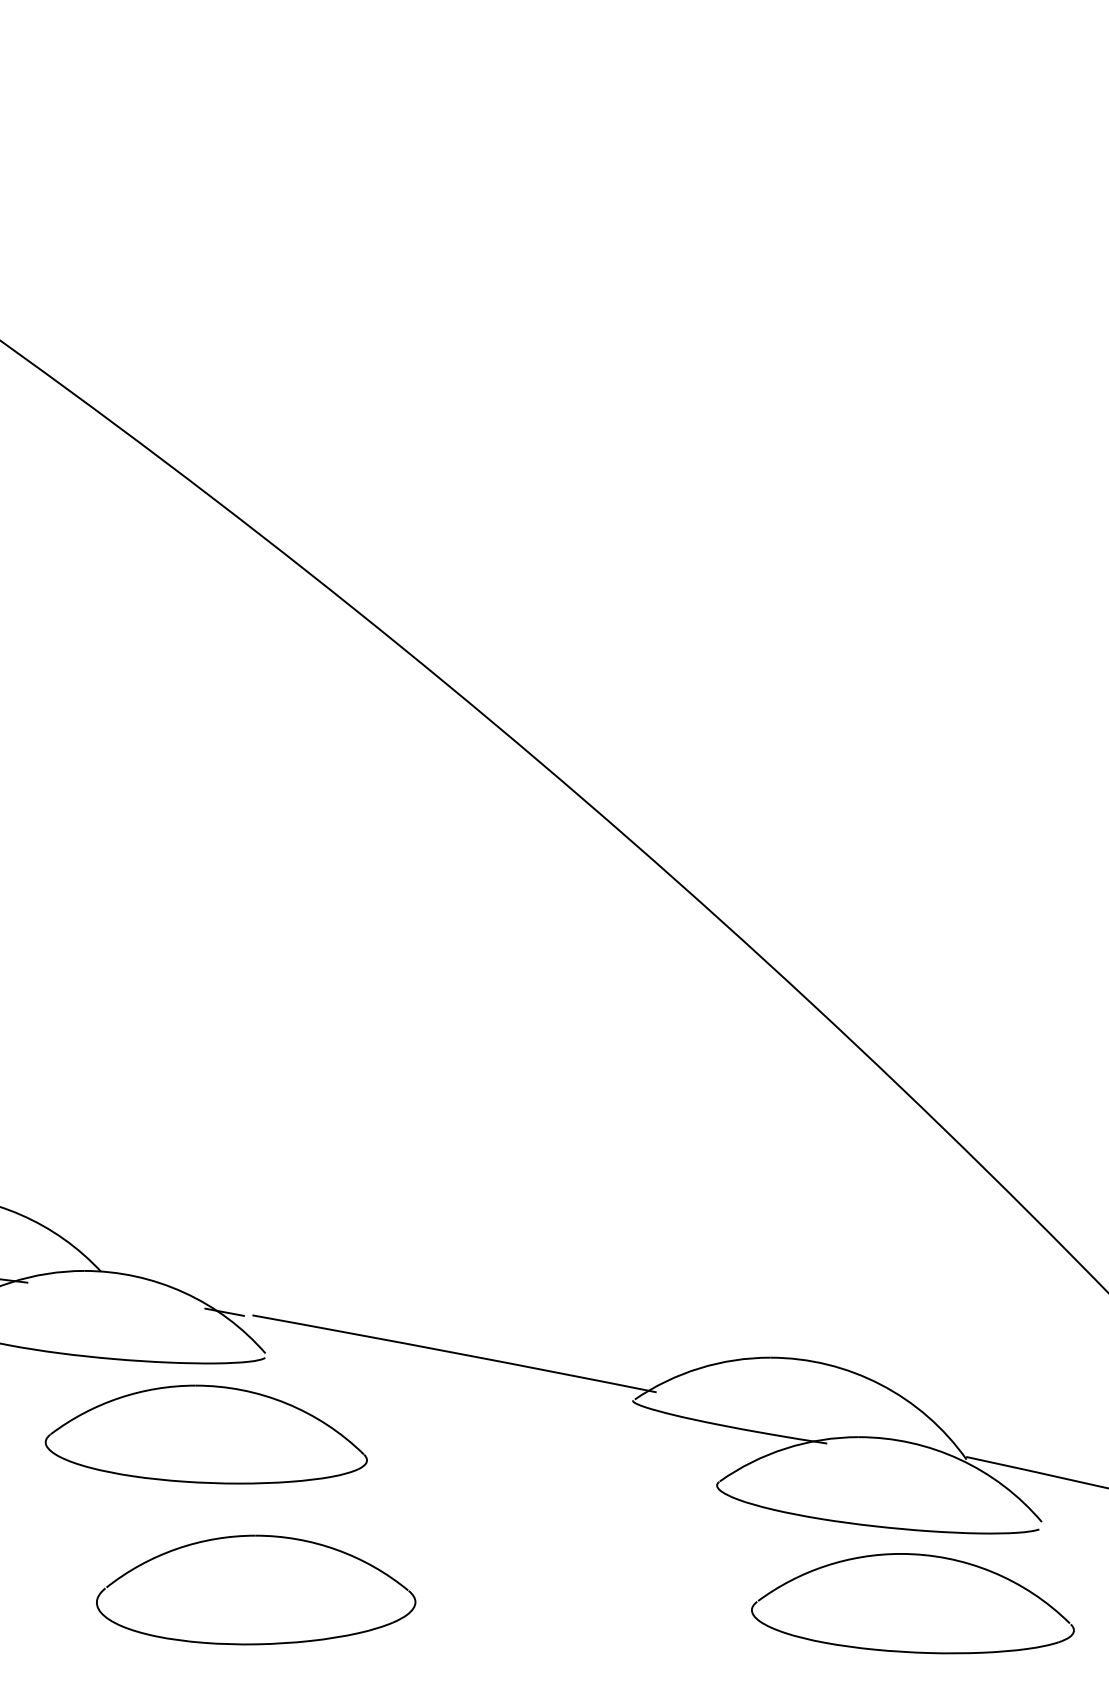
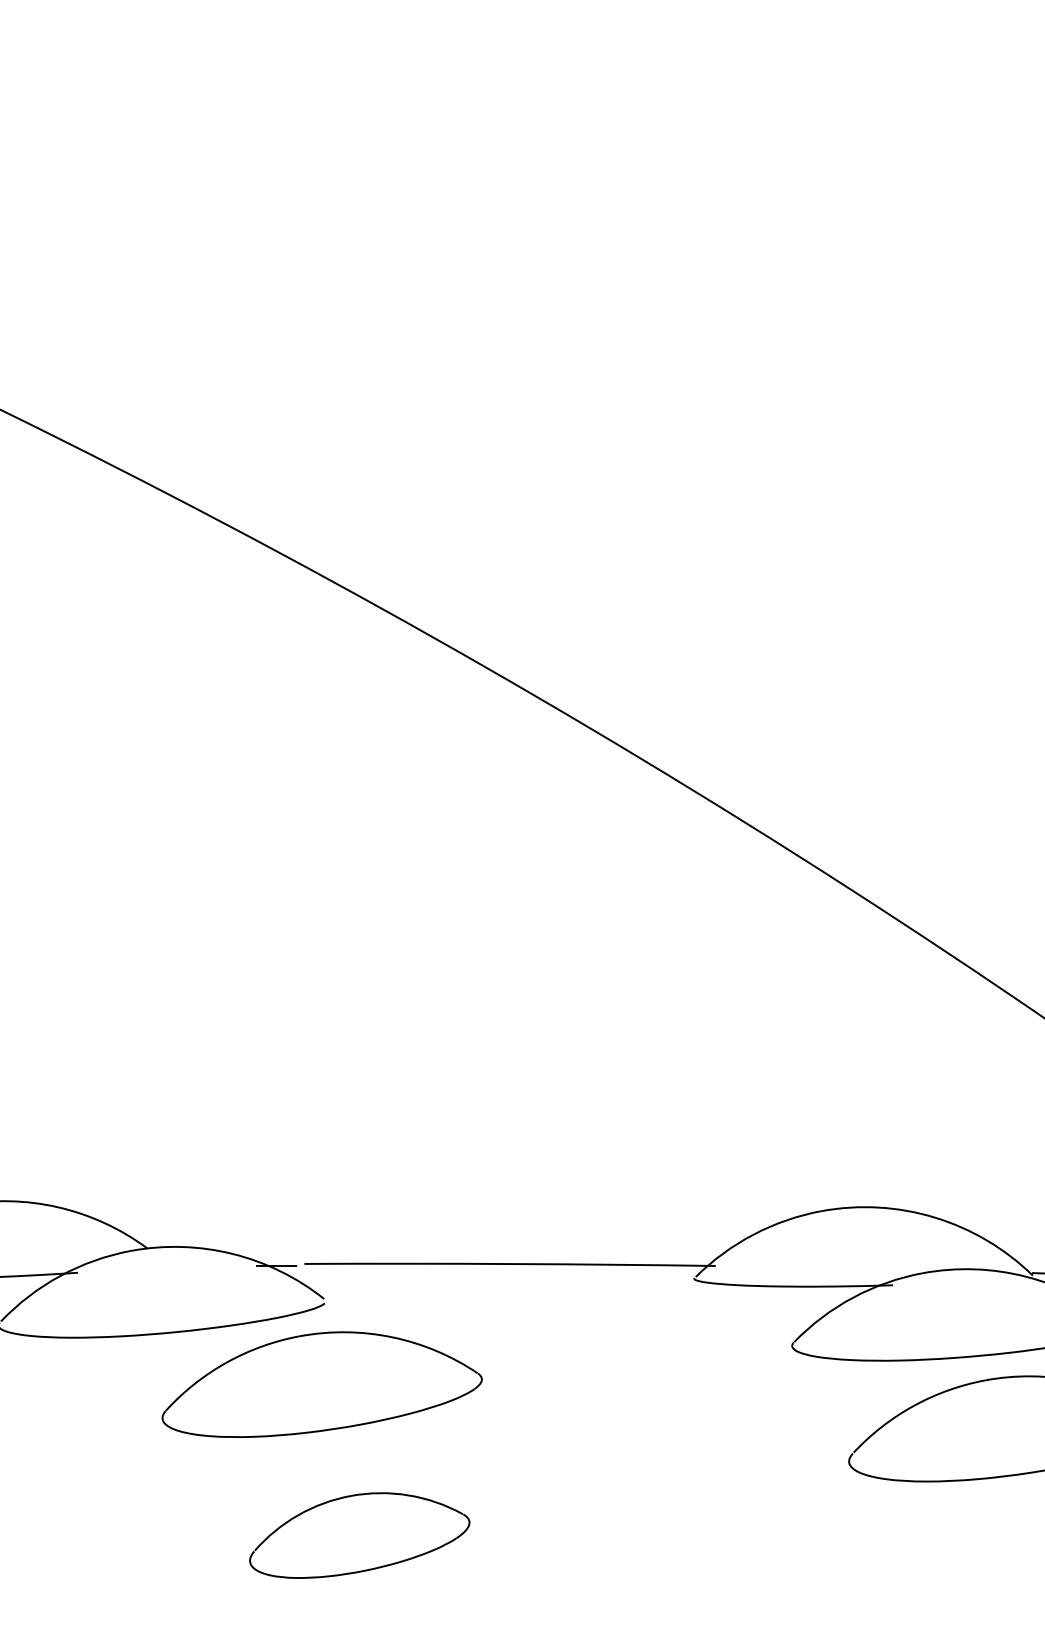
part: (205, 1434) -> (318, 1382), moved
part: (256, 1589) -> (358, 1532), size x0.7

